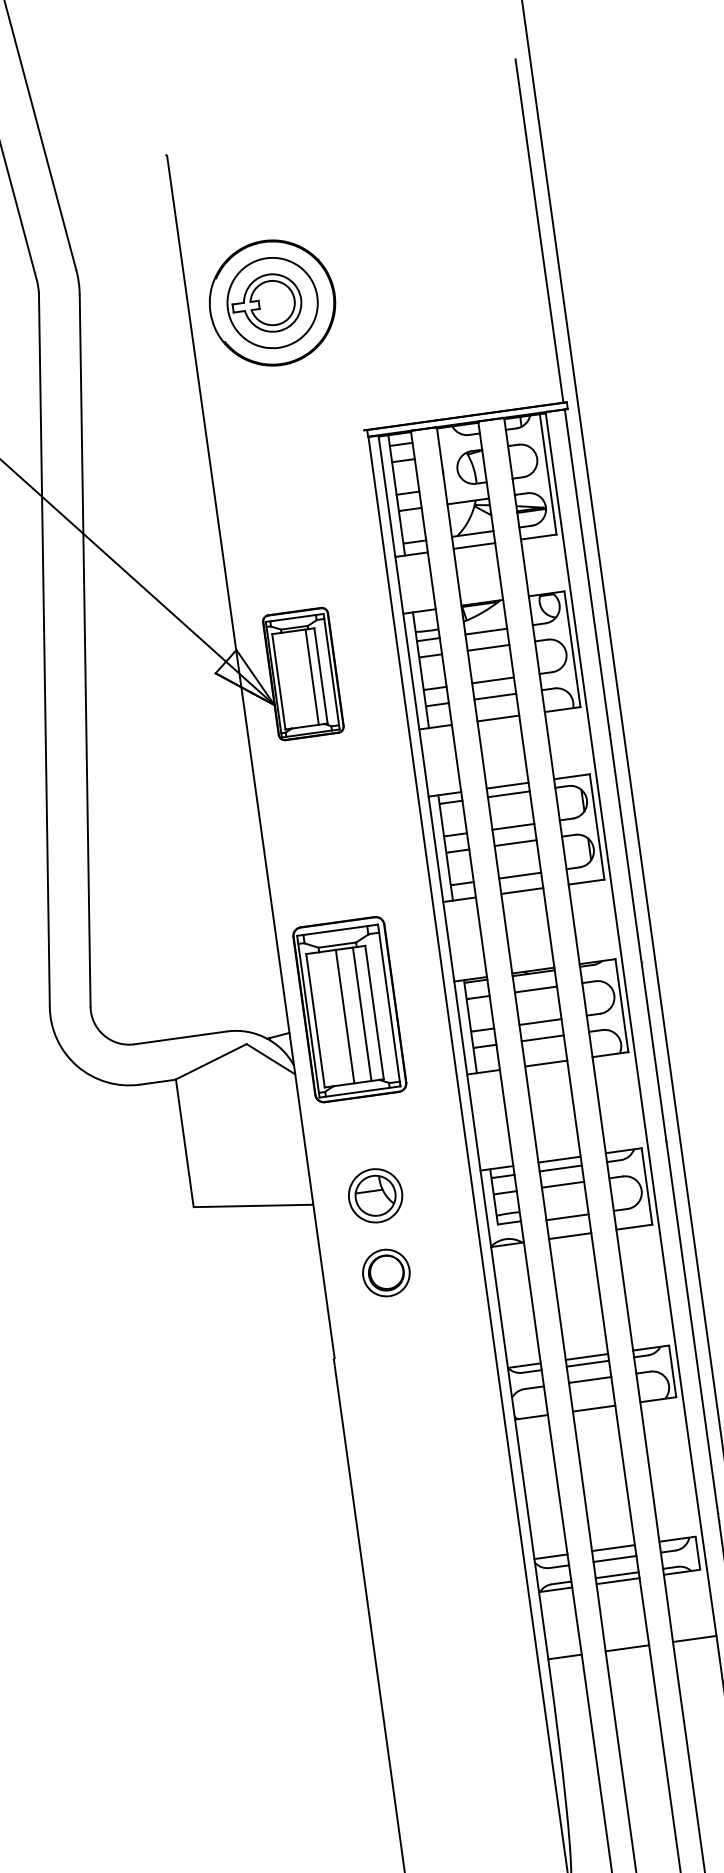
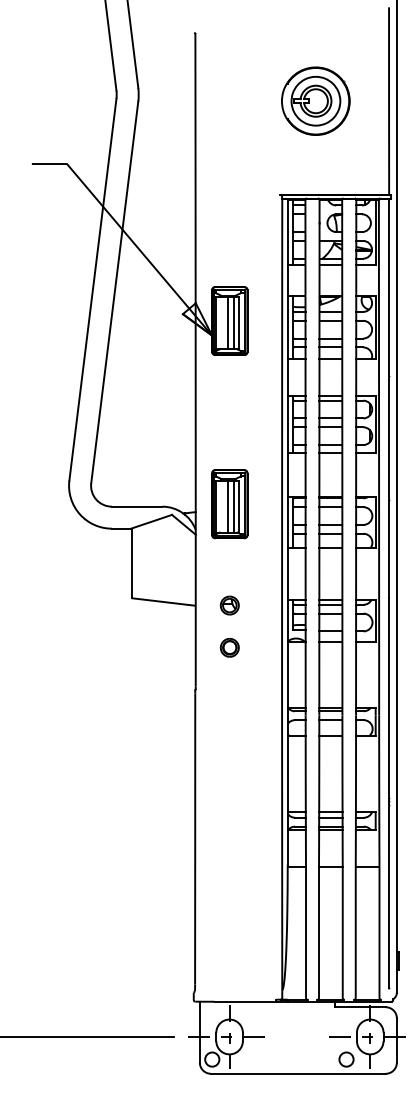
part: (271, 301) -> (315, 100), moved
line: (299, 679) -> (227, 323), added
part: (349, 1010) -> (229, 504), size x0.71
part: (375, 1195) -> (229, 605), size x0.62
part: (385, 1272) -> (229, 647), size x0.71

